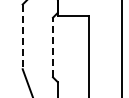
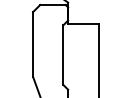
line: (22, 37) -> (32, 45), dashed -> solid
line: (53, 47) -> (63, 55), dashed -> solid

